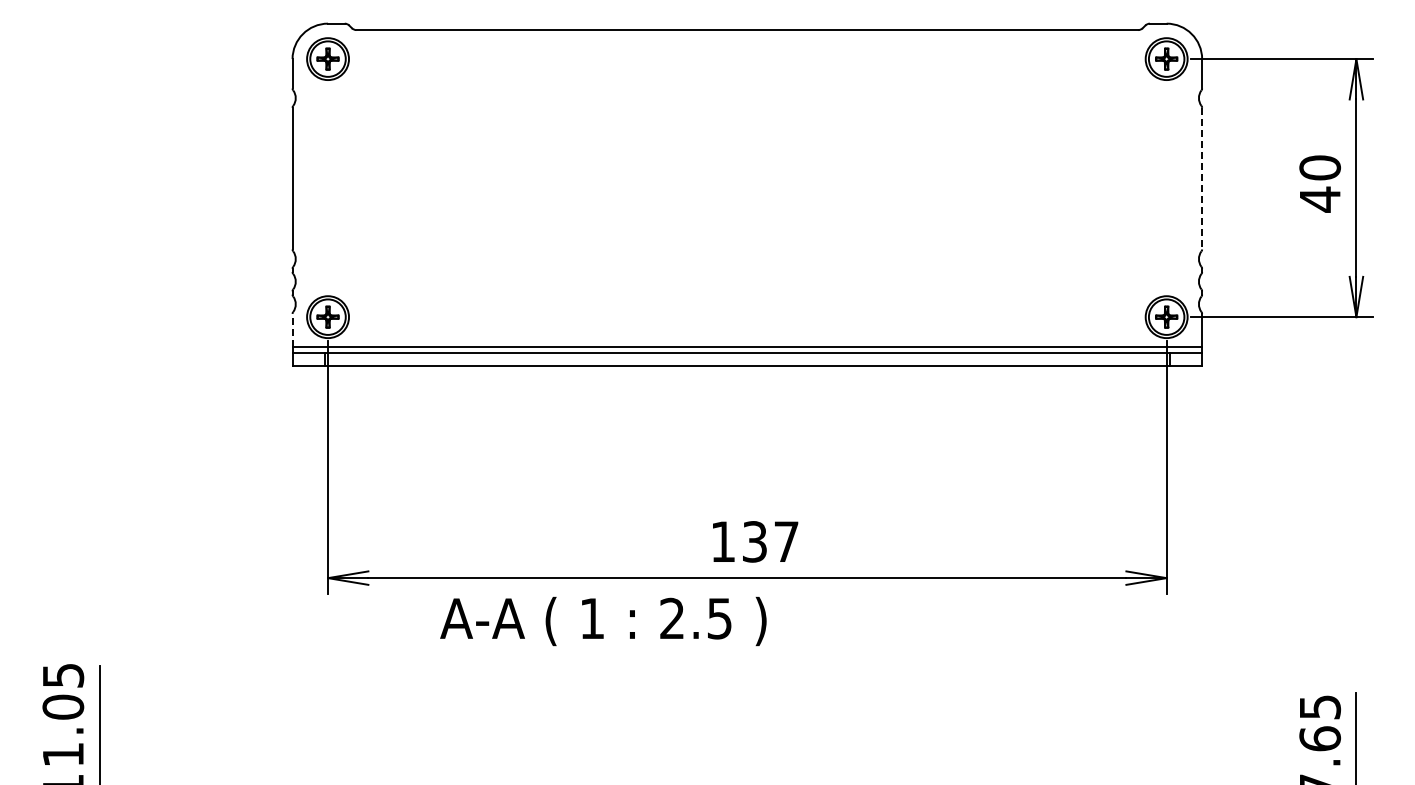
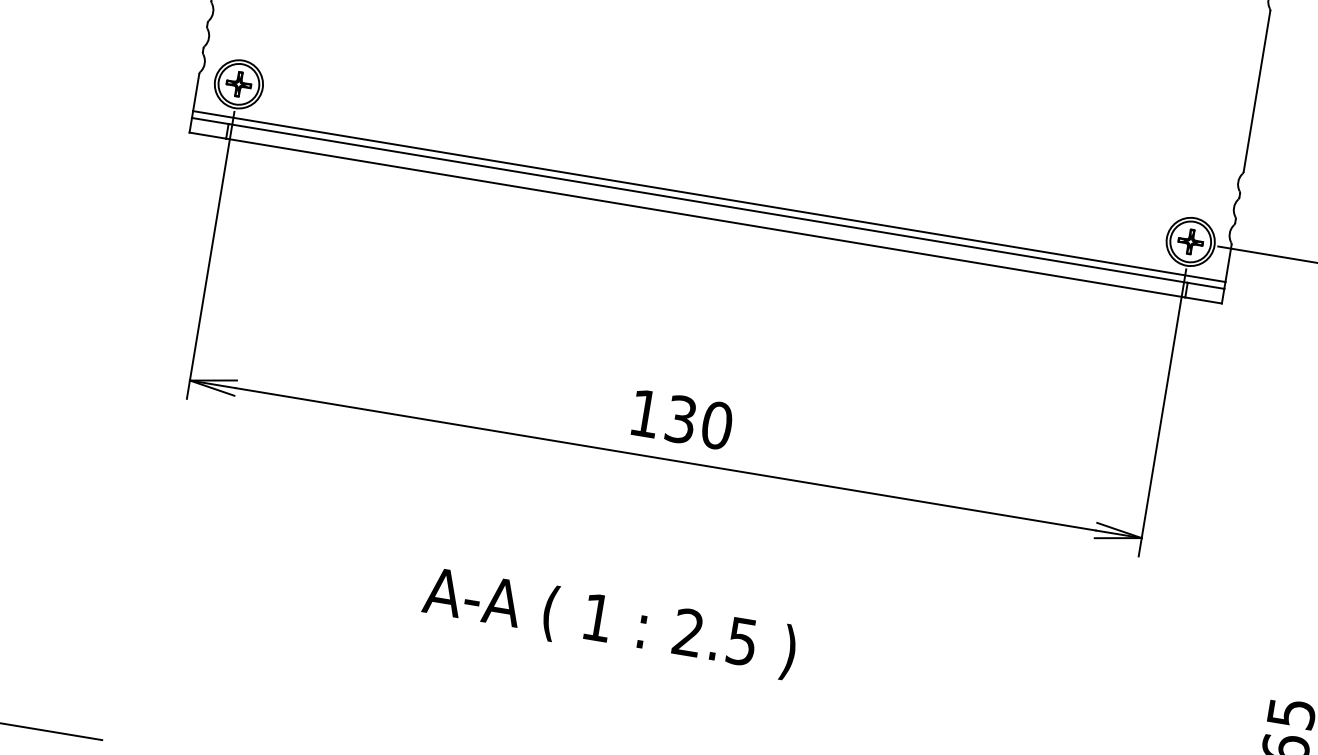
line: (1202, 178) -> (1257, 91), dashed -> solid
line: (292, 329) -> (196, 91), dashed -> solid
text: (786, 541) -> (717, 425), 137 -> 130
text: (603, 621) -> (609, 623), moved

